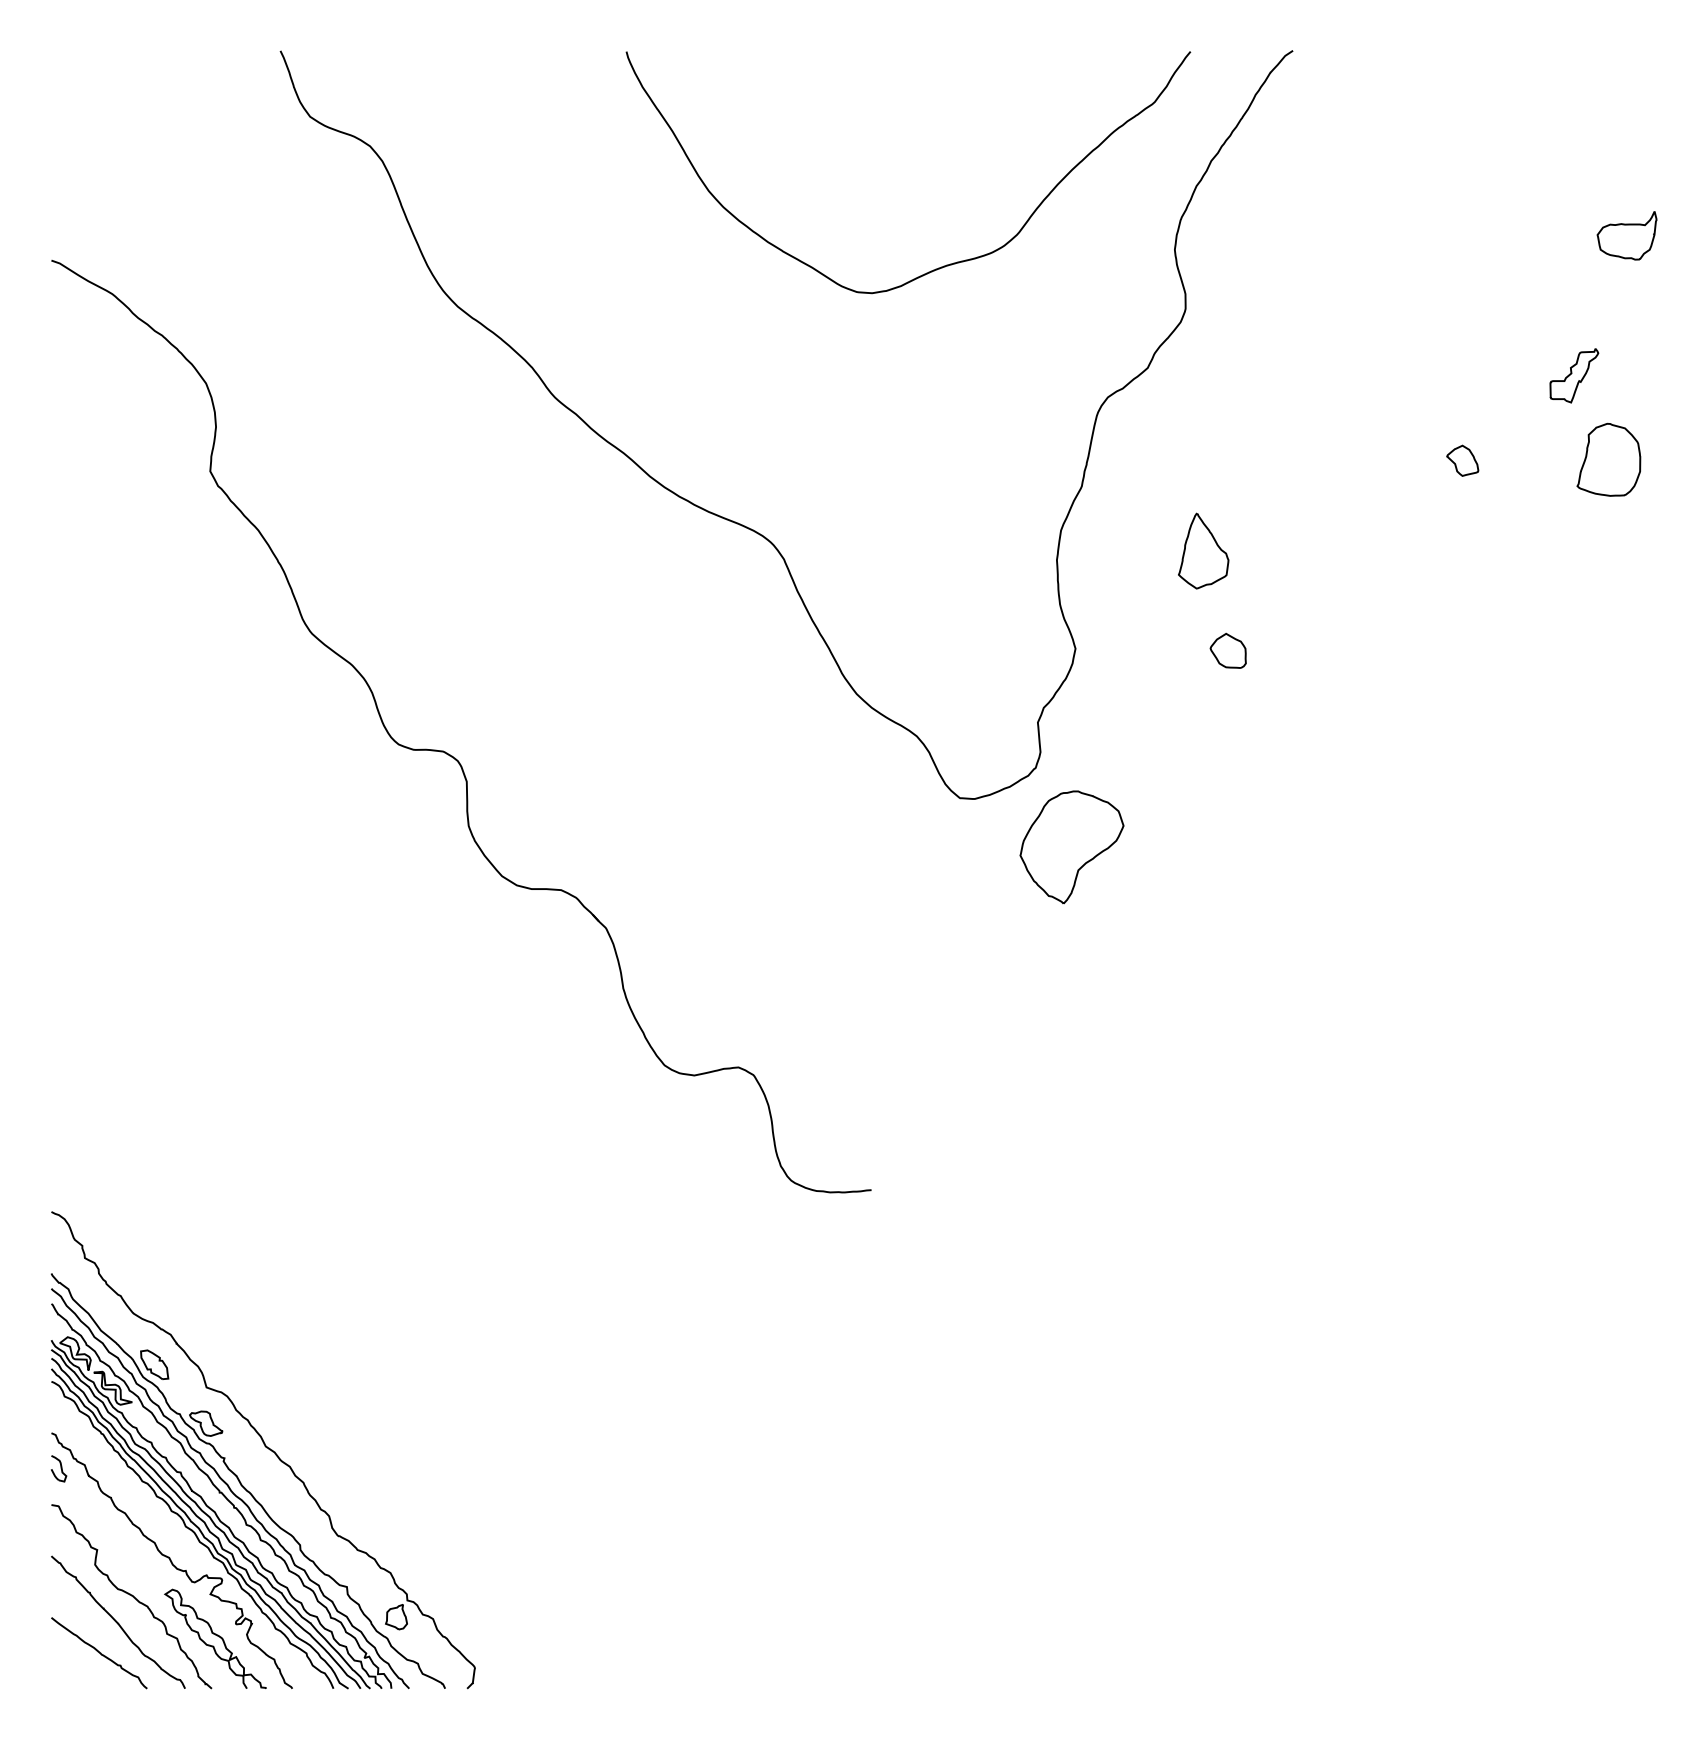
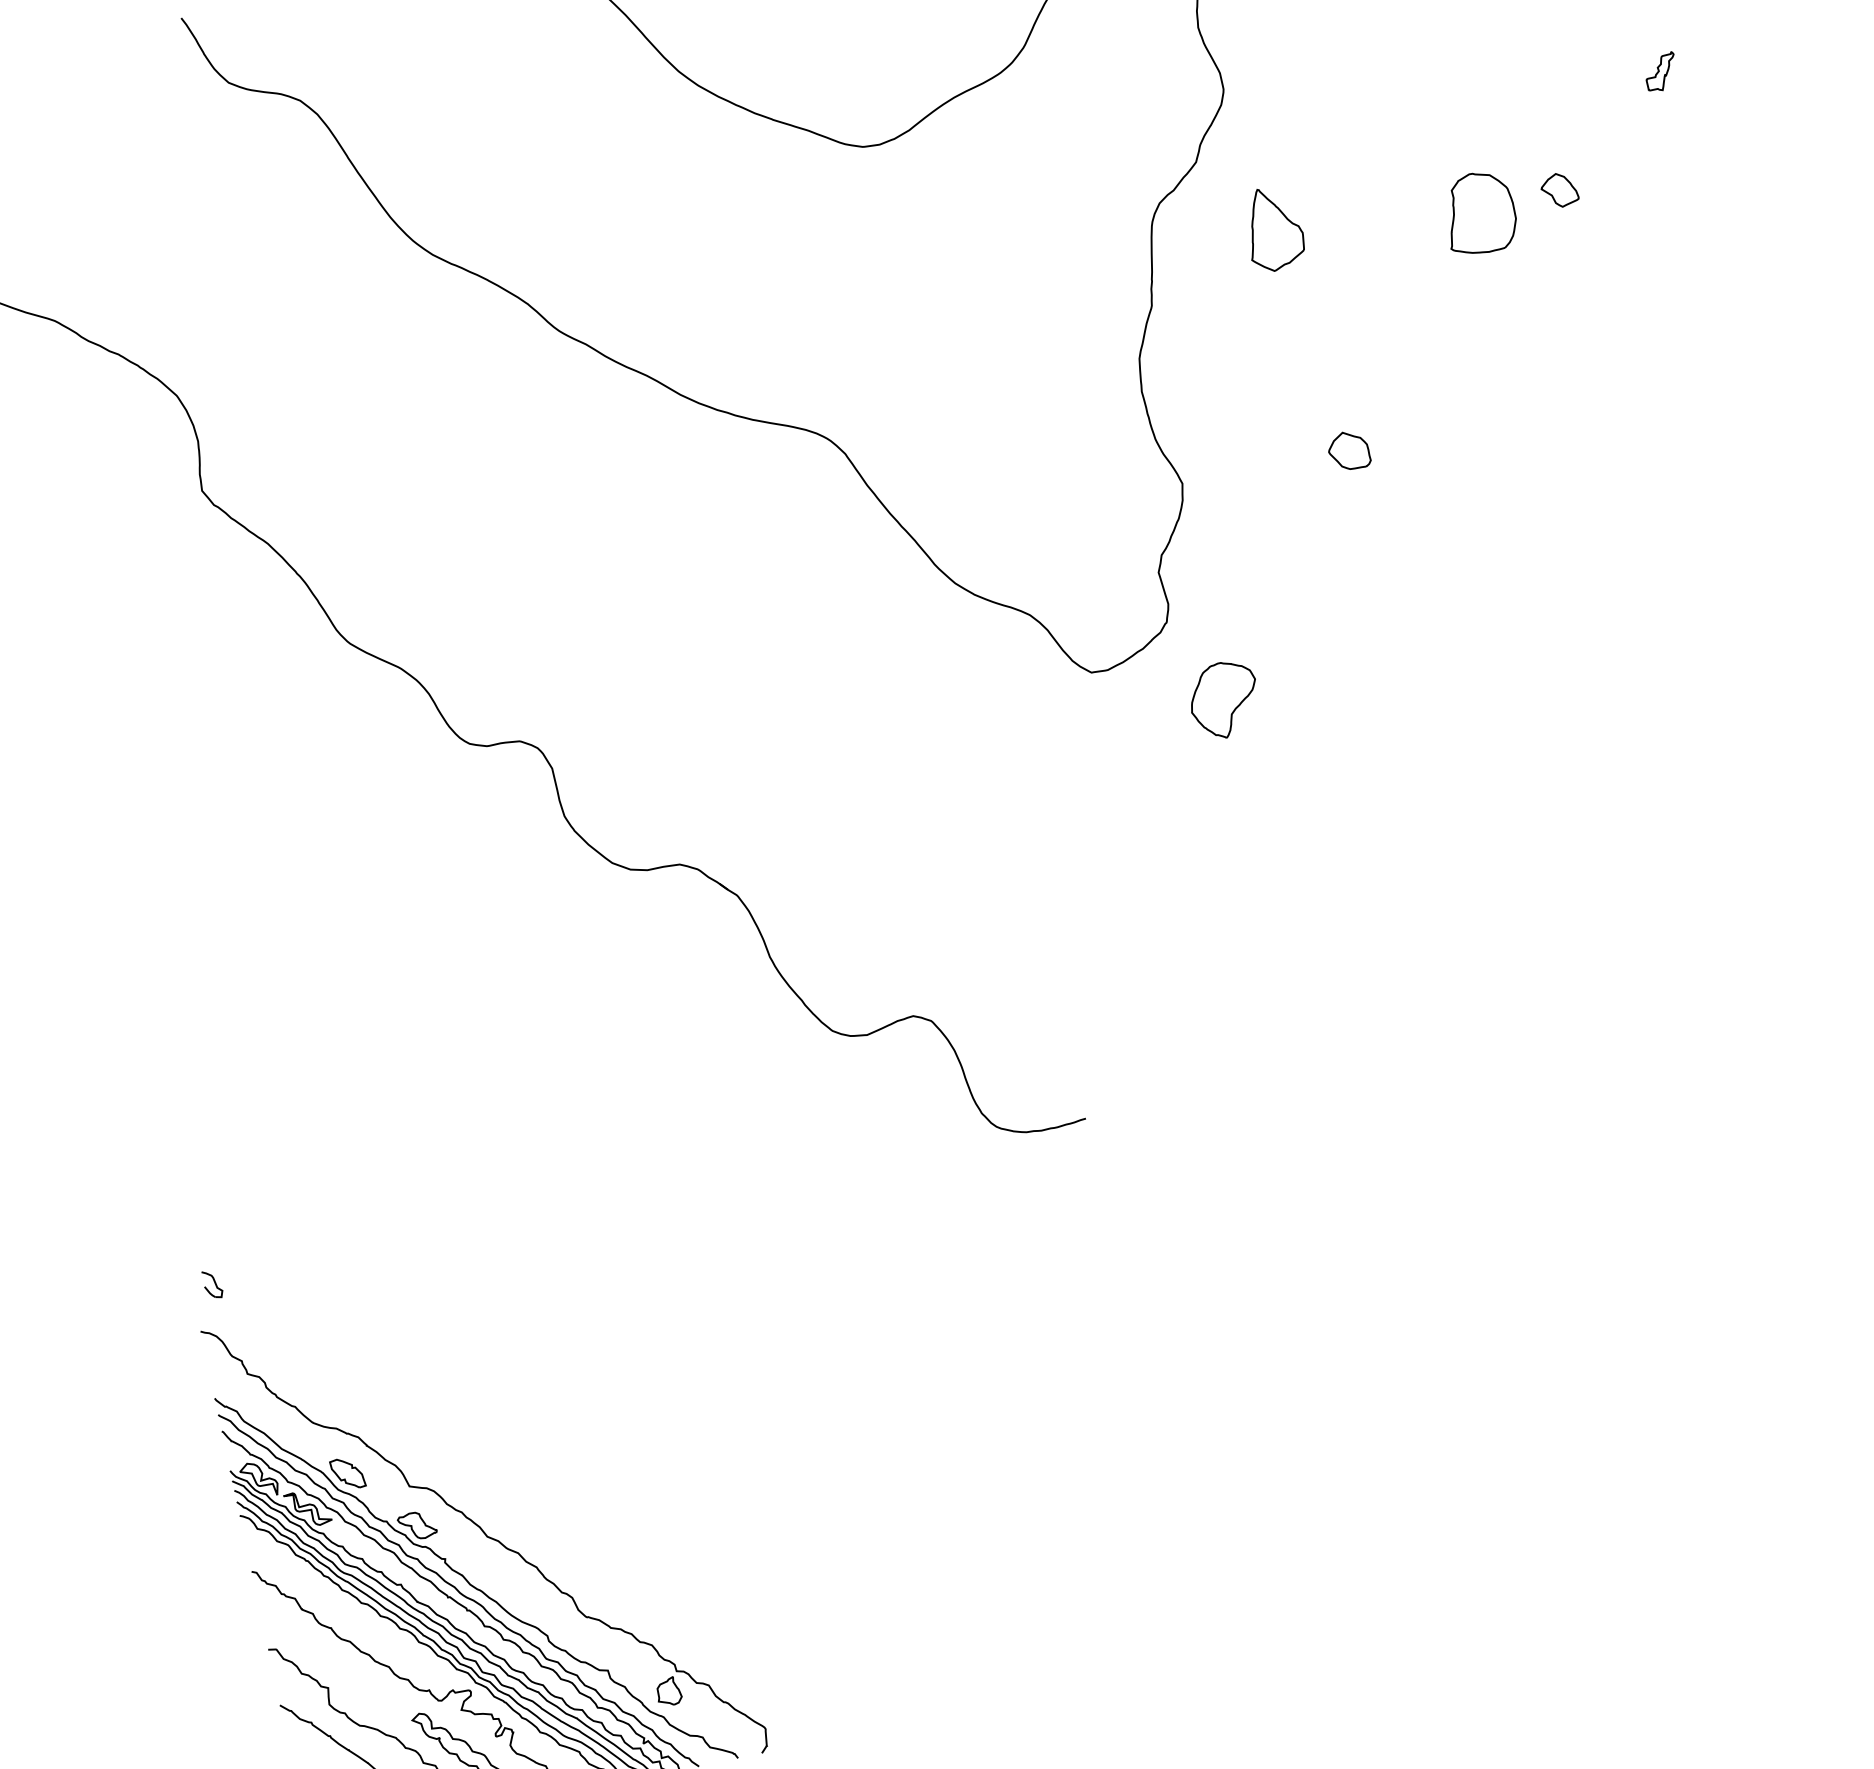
part: (1574, 375) -> (1661, 71), size x0.6
part: (1608, 459) -> (1478, 212), moved
part: (1203, 550) -> (1273, 228), moved
part: (1071, 847) -> (1223, 700), size x0.6
part: (58, 1468) -> (212, 1284), moved

